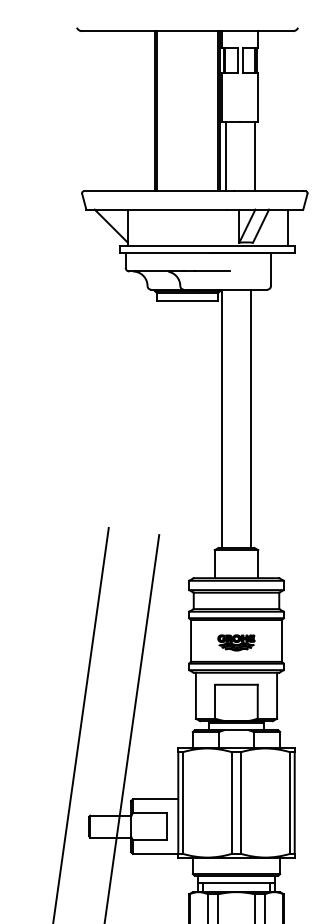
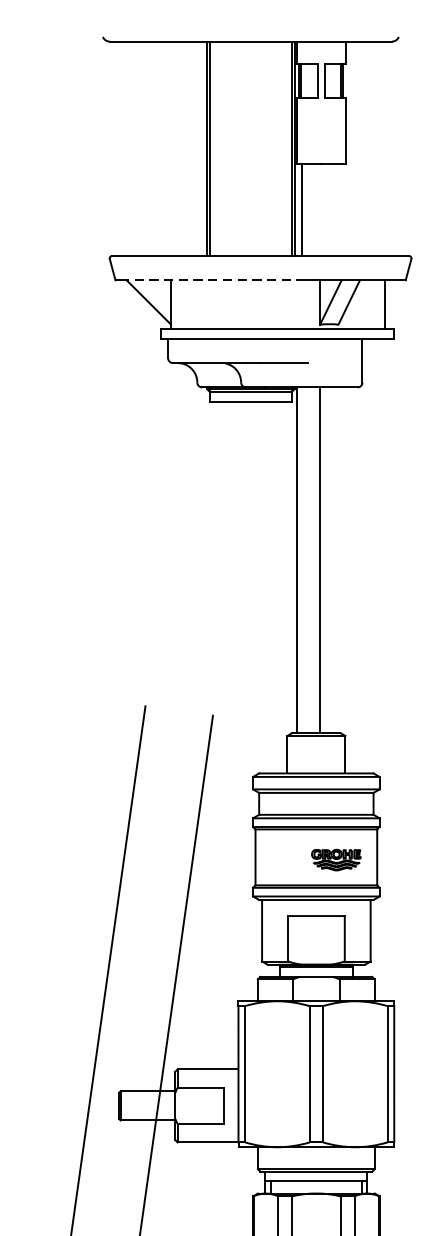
line: (254, 156) -> (340, 209), removed
line: (158, 209) -> (212, 280), solid -> dashed
line: (251, 418) -> (320, 559), moved
part: (236, 642) -> (336, 859), moved

